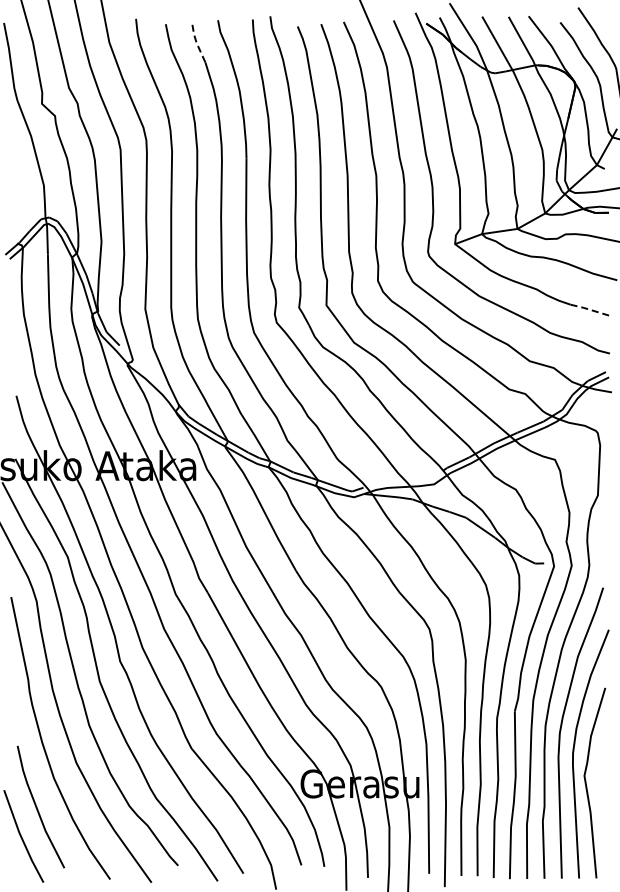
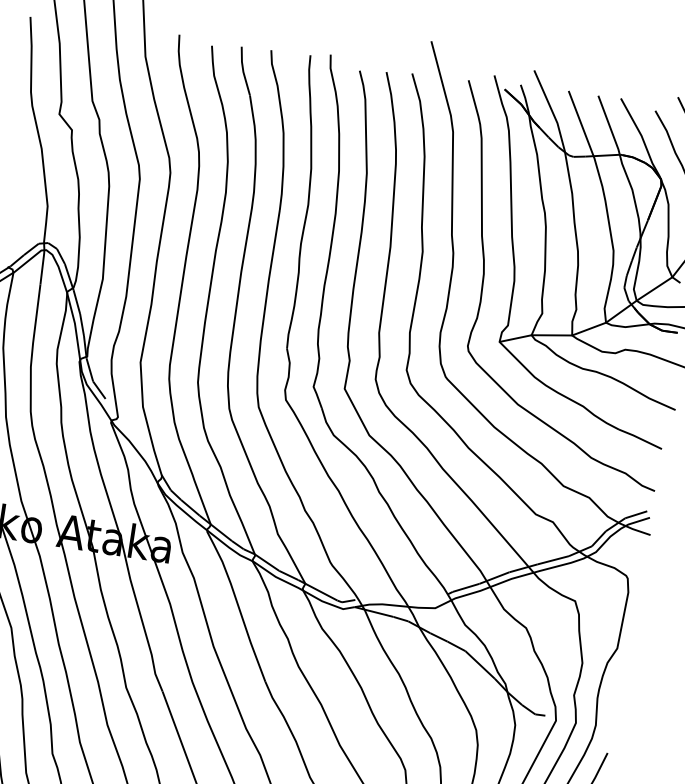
line: (196, 42) -> (243, 71), dashed -> solid
line: (590, 309) -> (640, 438), dashed -> solid

